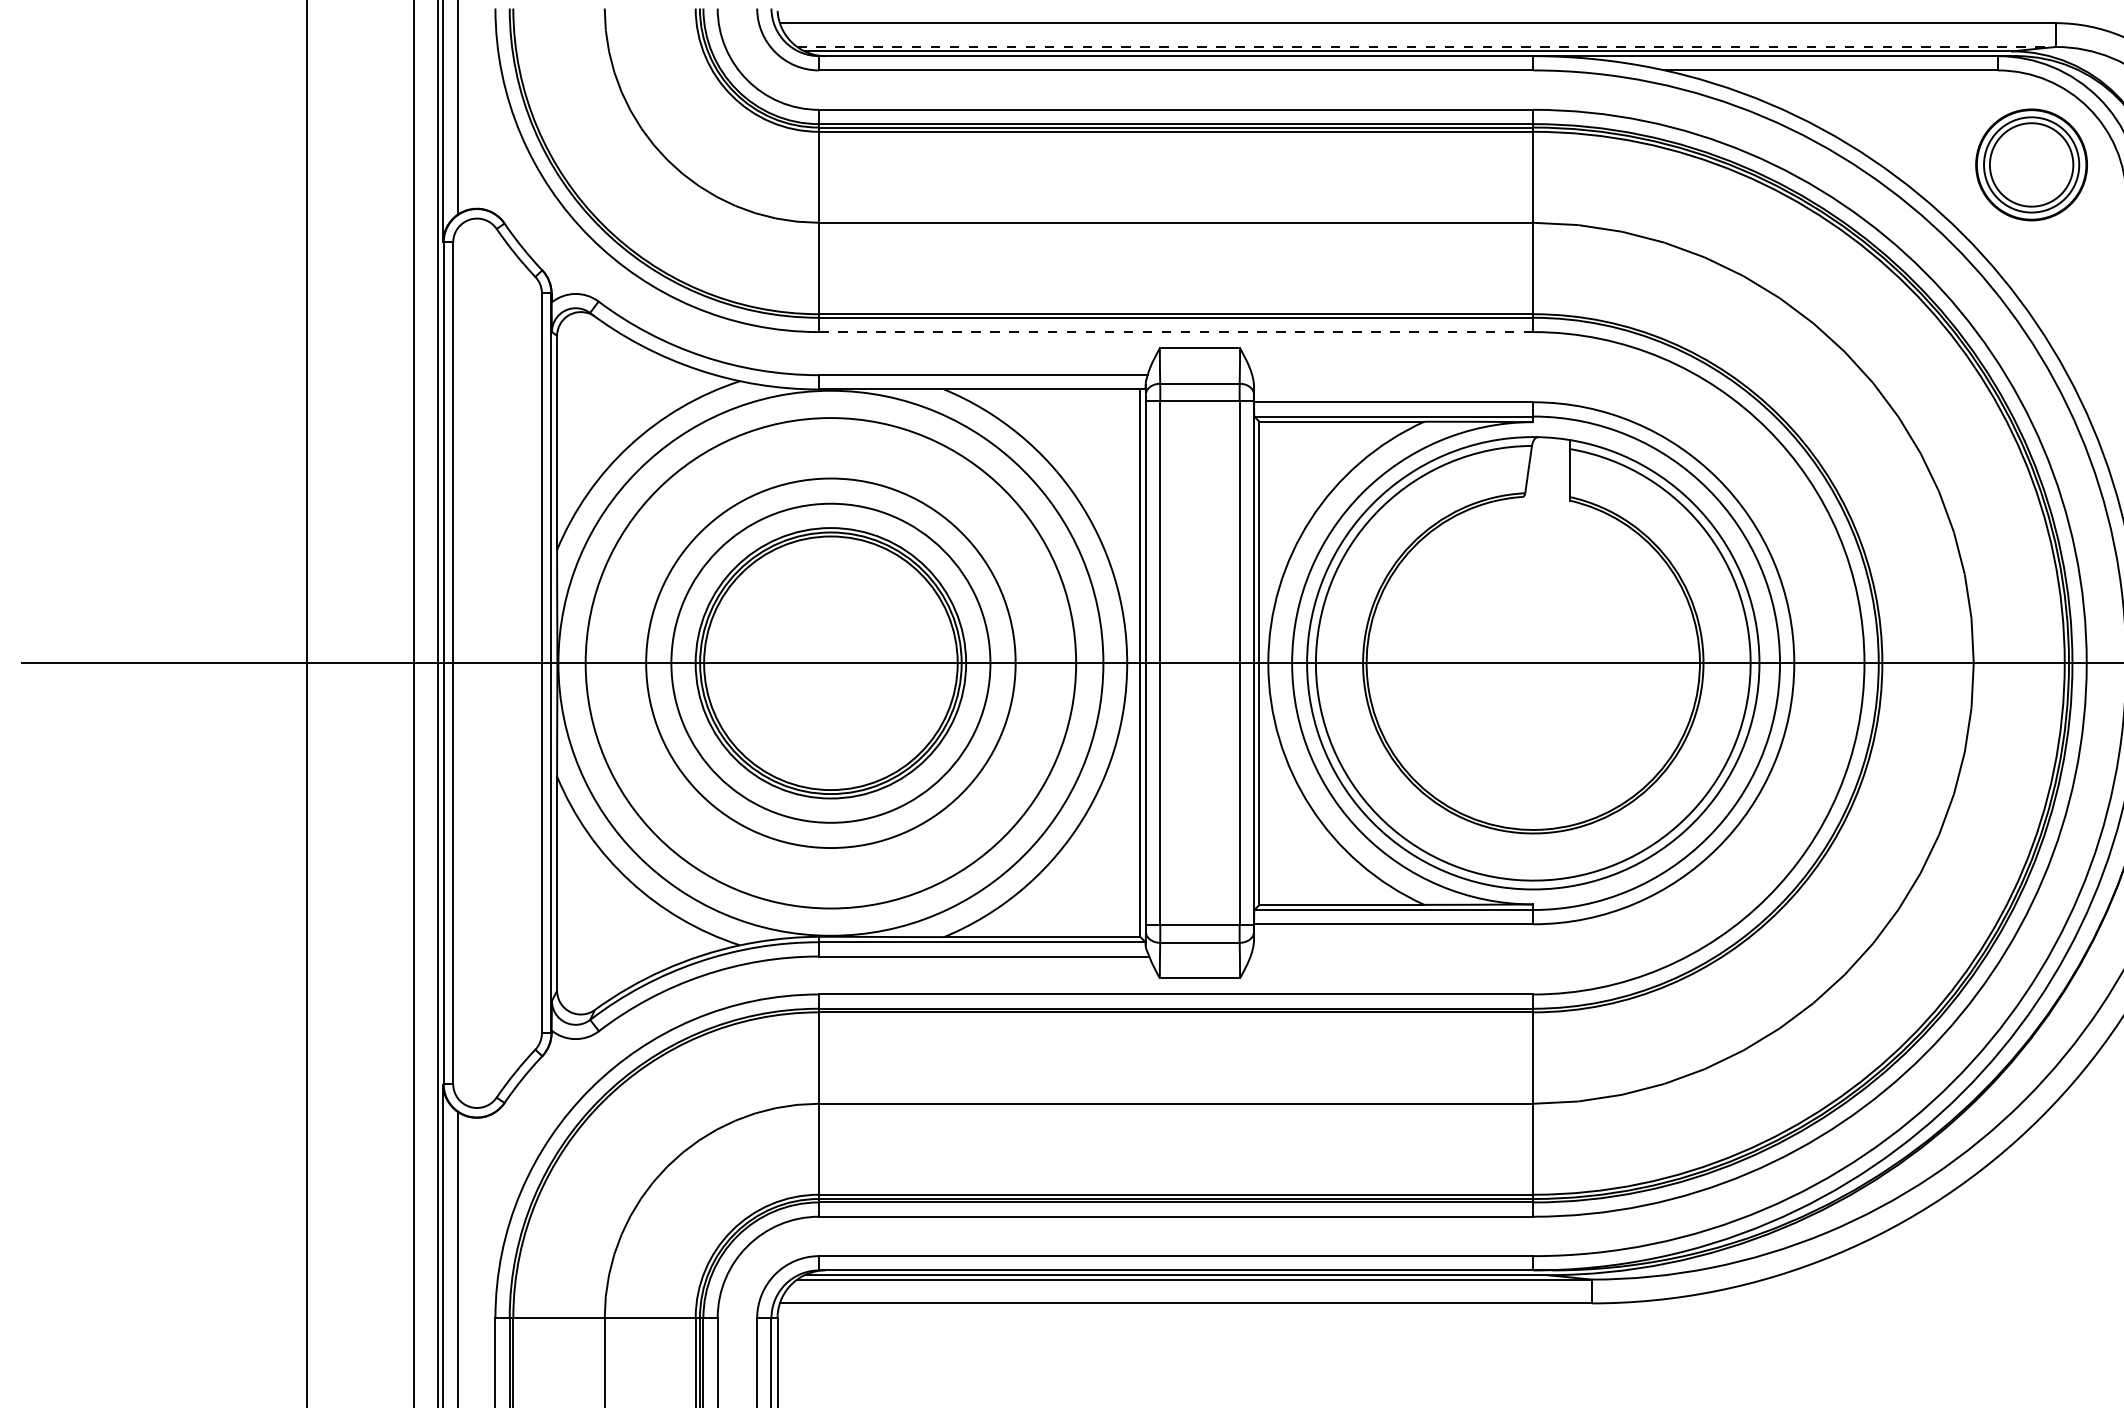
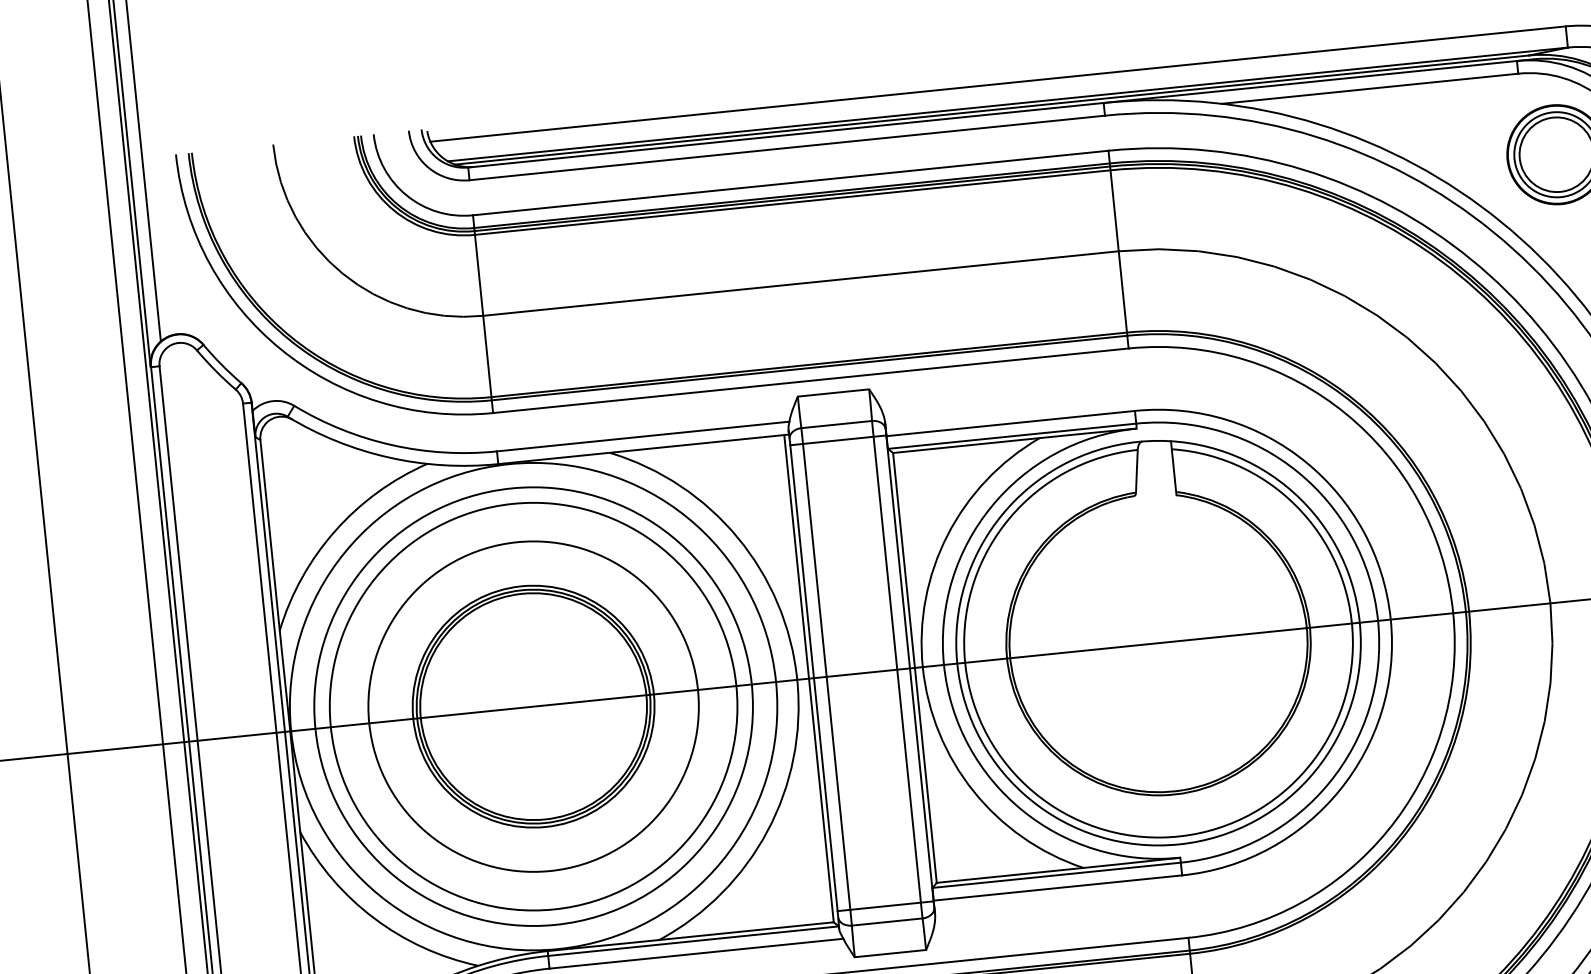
line: (1427, 46) -> (1008, 103), dashed -> solid
line: (1175, 332) -> (810, 381), dashed -> solid
circle: (830, 663) -> (533, 706), size x1.43

